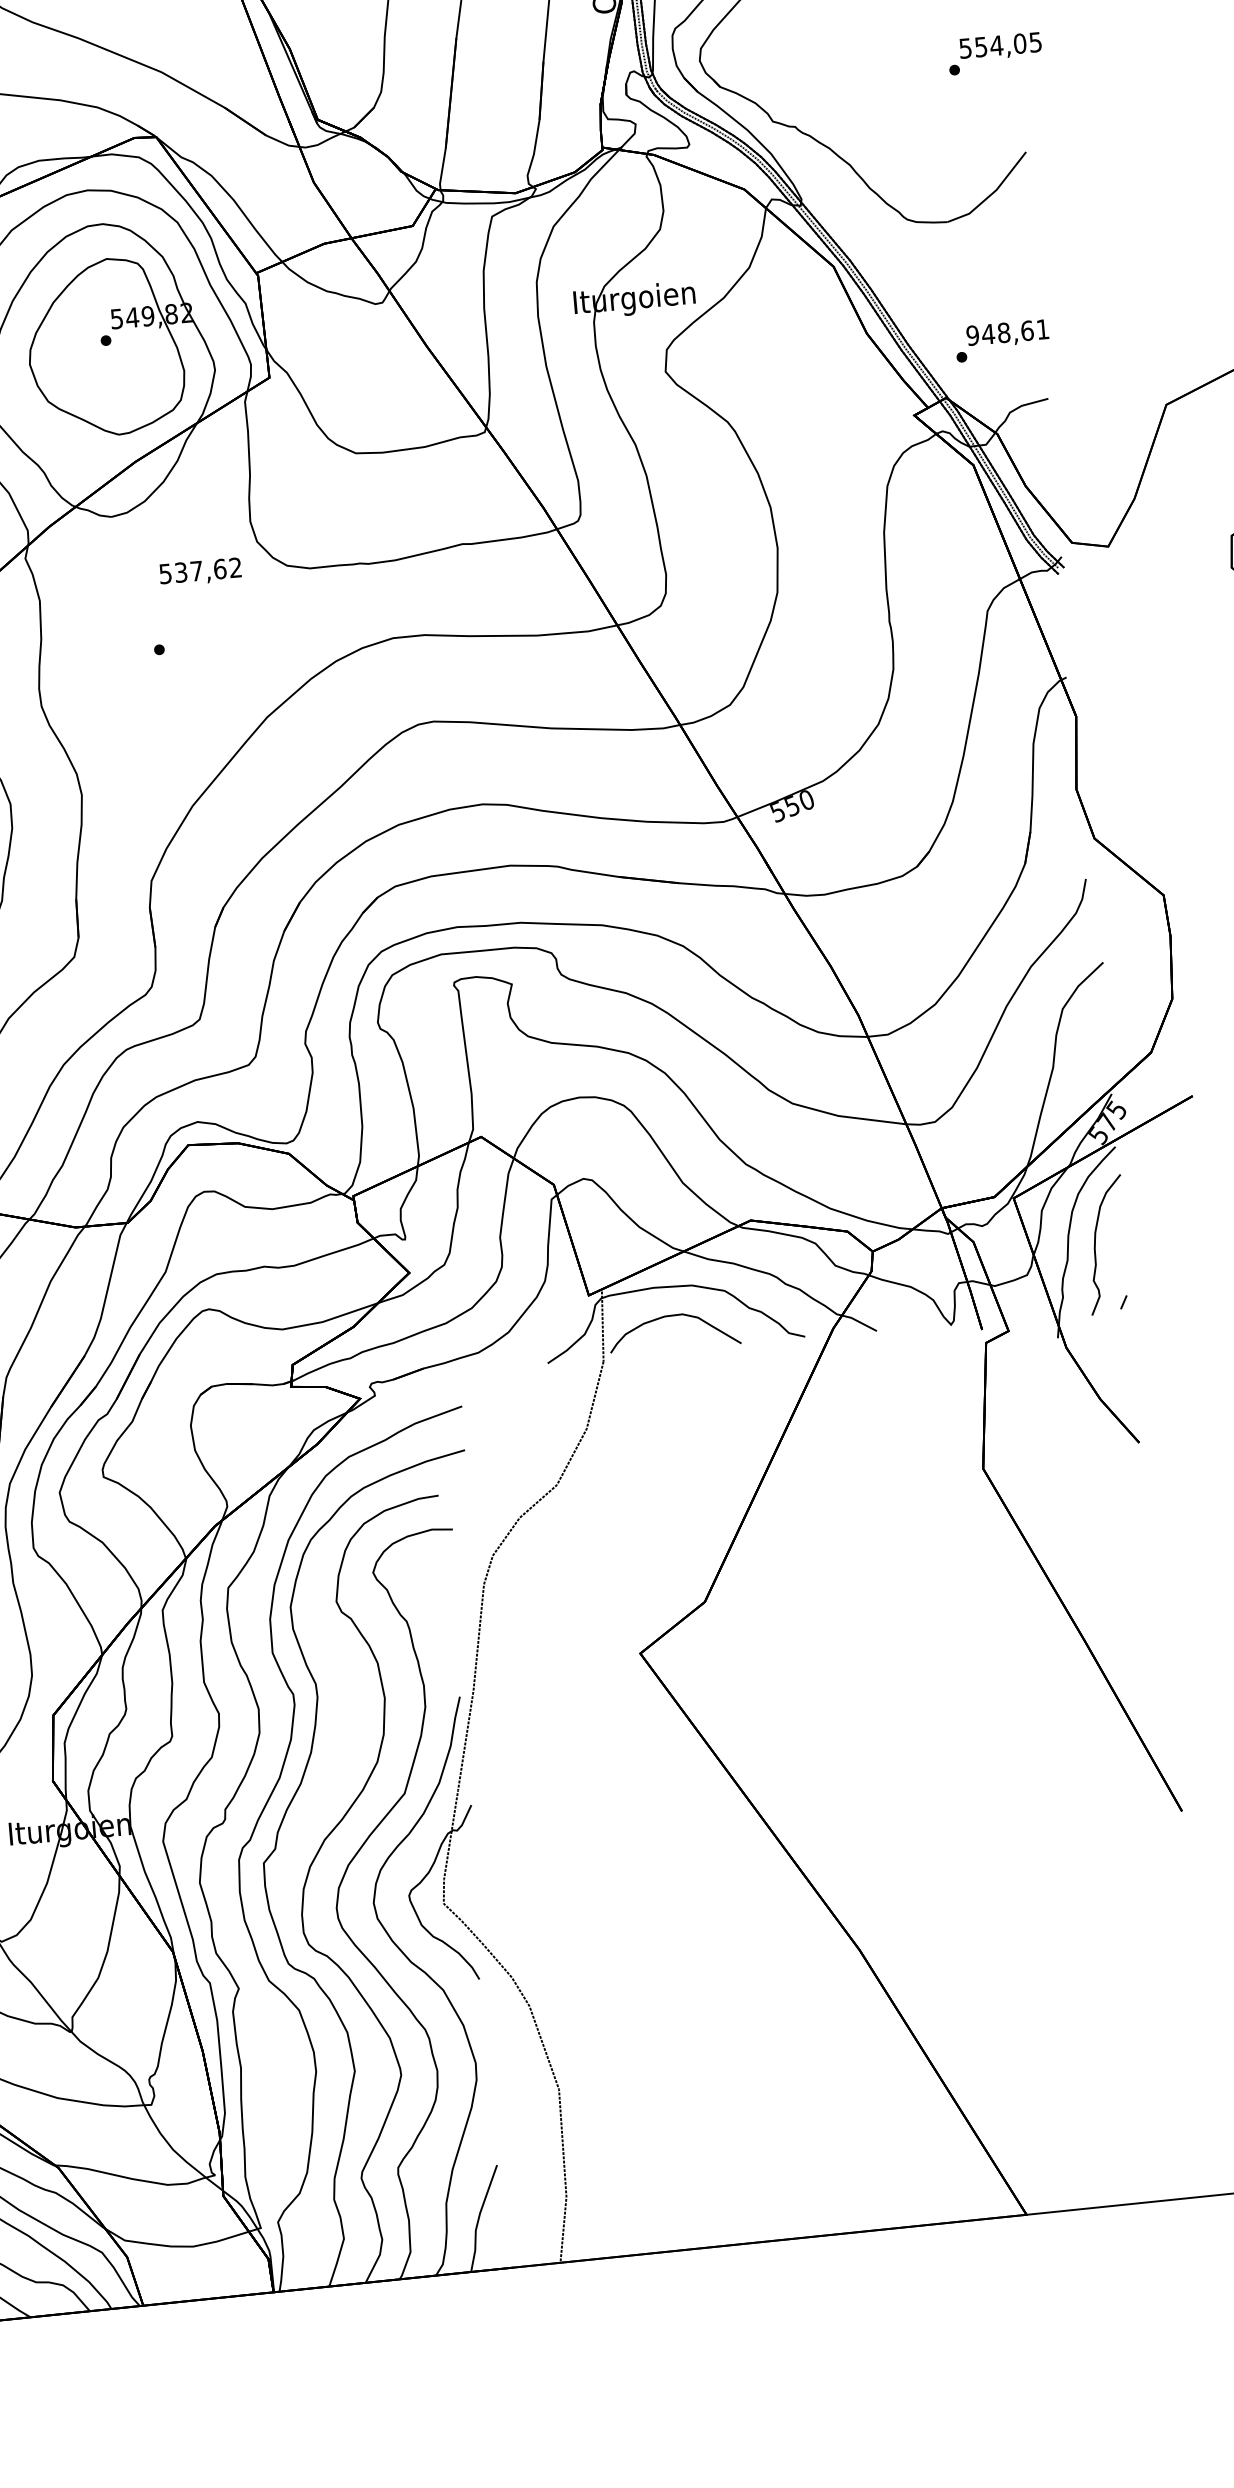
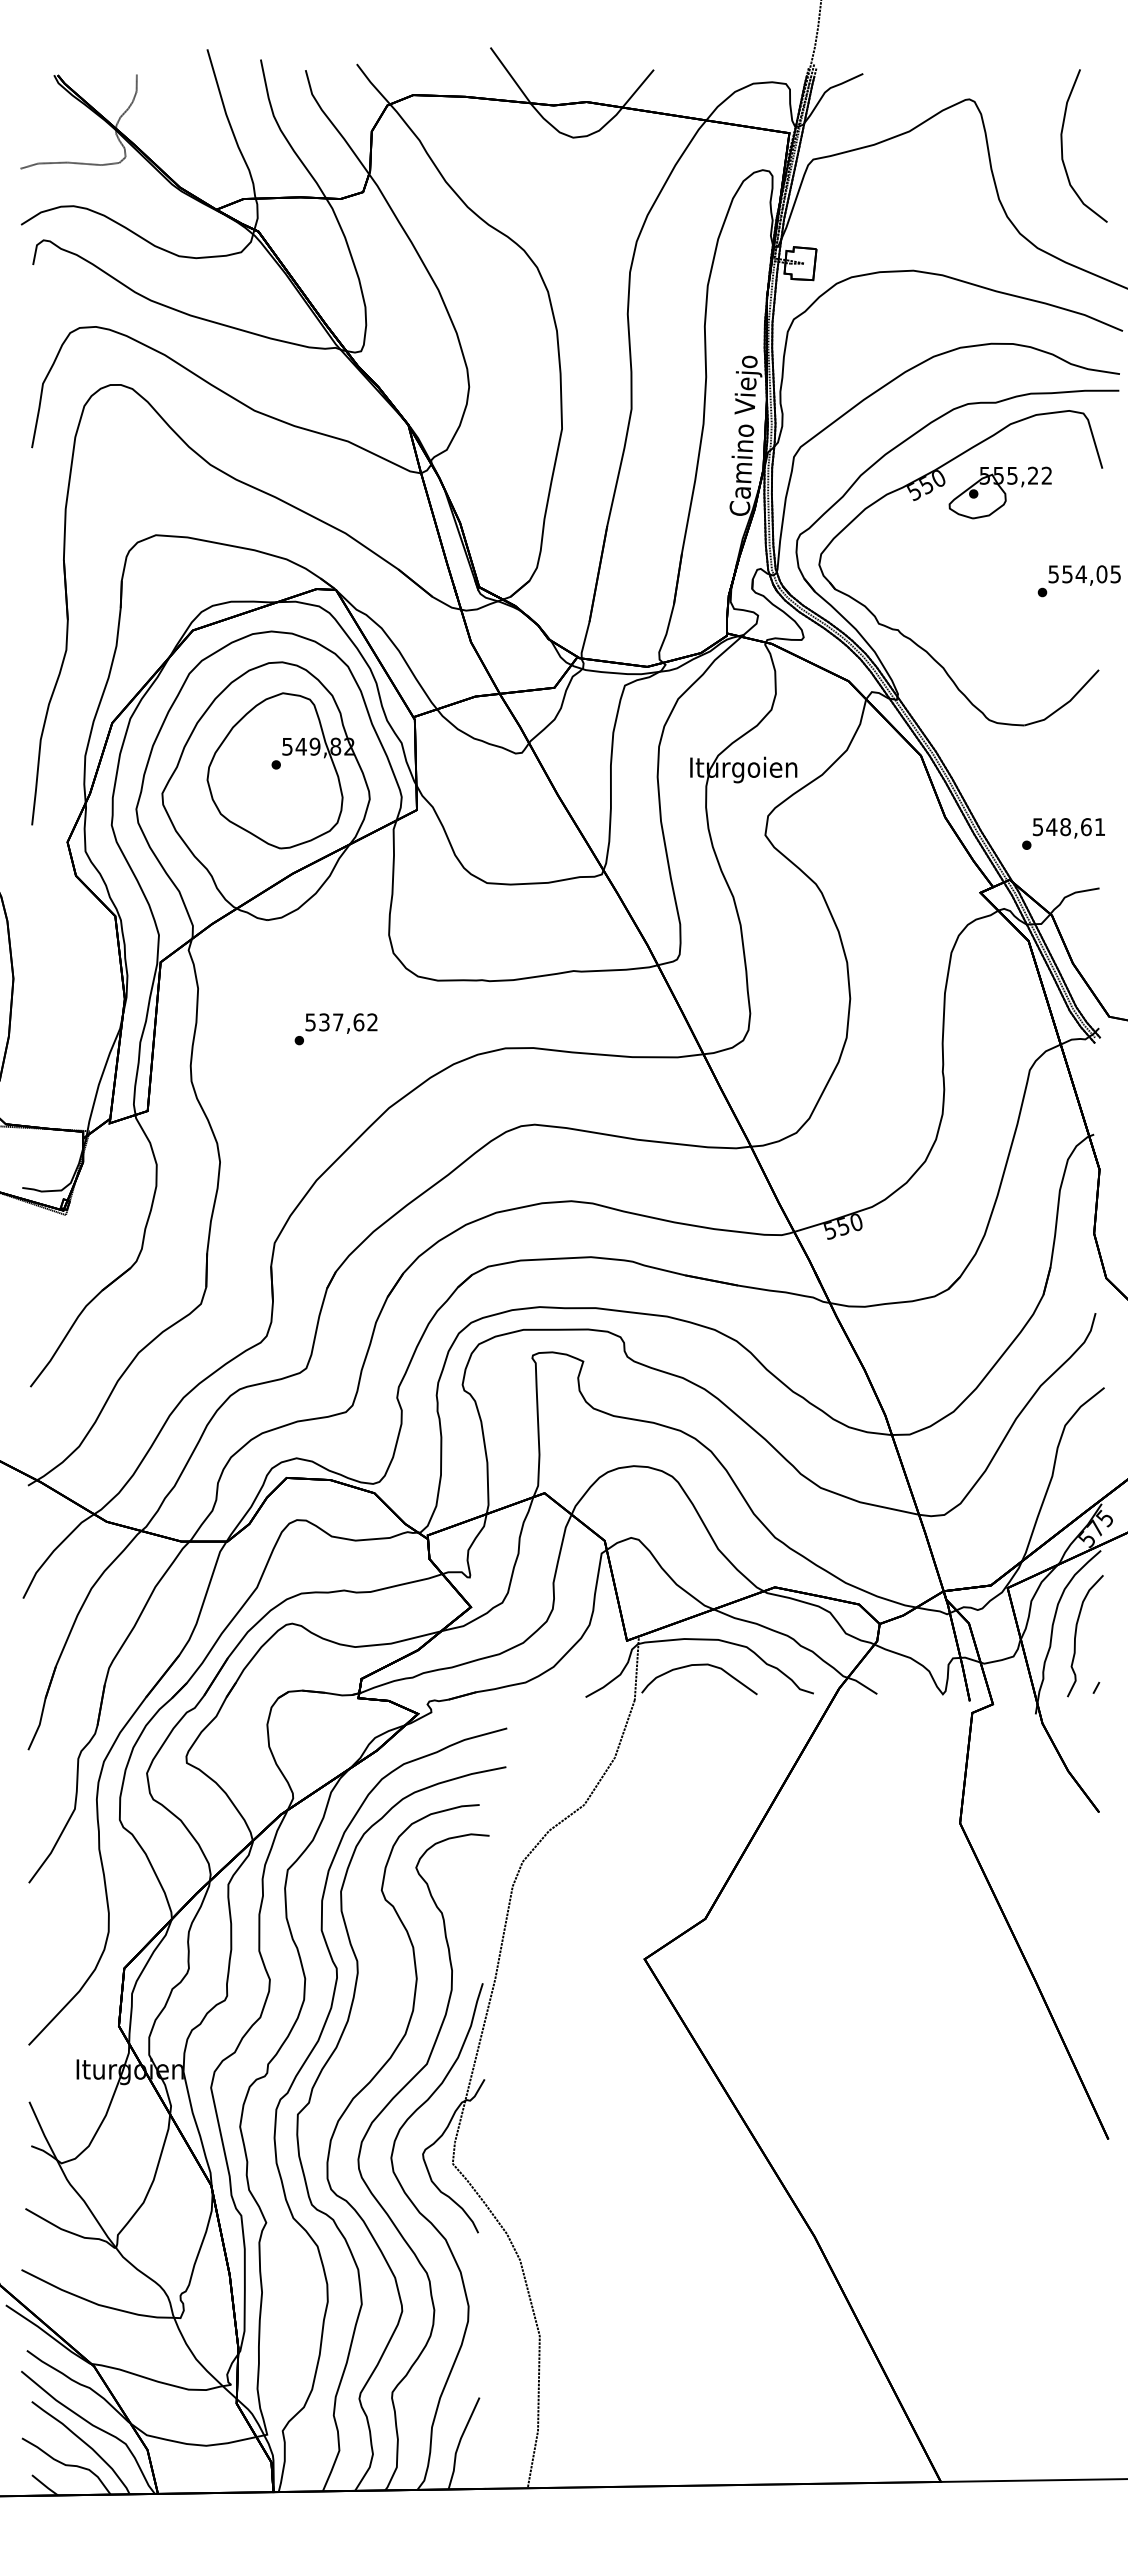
text: (972, 334) -> (1037, 826), 948,61 -> 548,61
text: (200, 572) -> (341, 1023), moved

